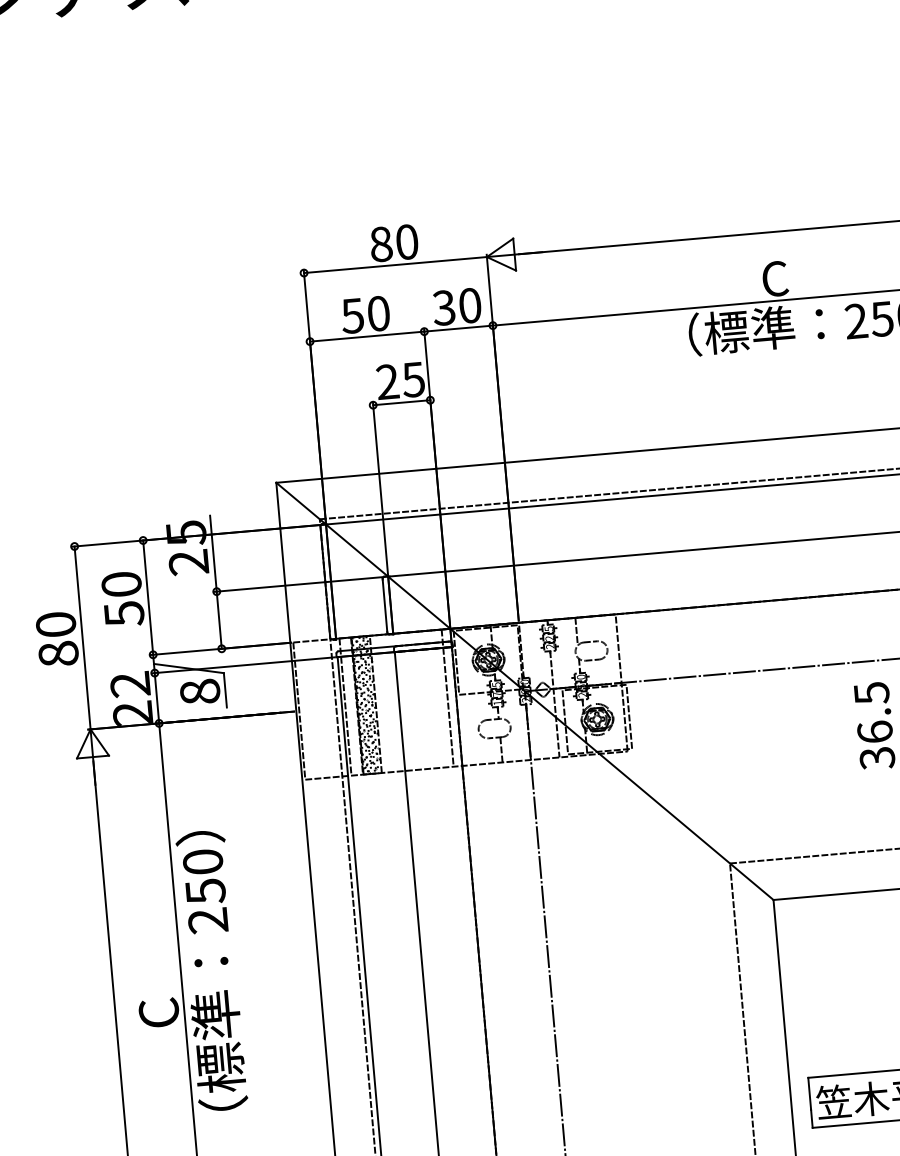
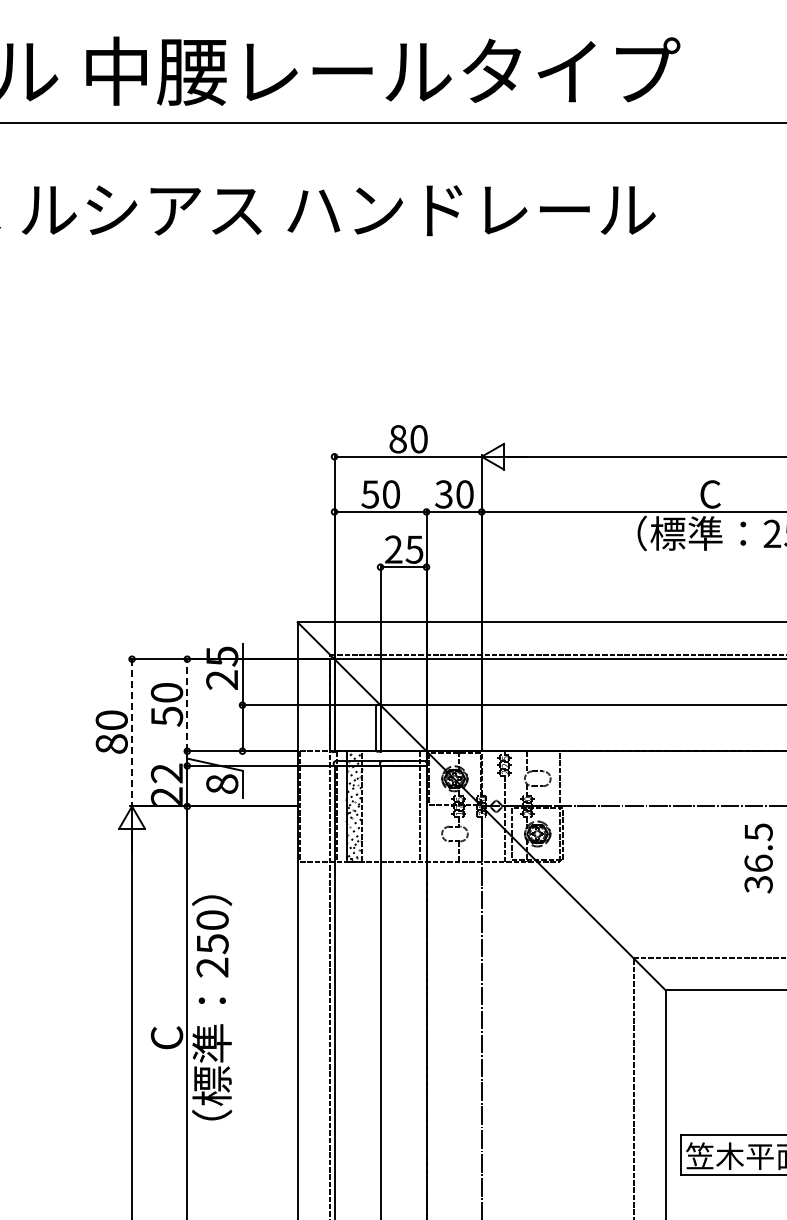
line: (148, 596) -> (187, 704), solid -> dashed
line: (83, 637) -> (132, 732), solid -> dashed

